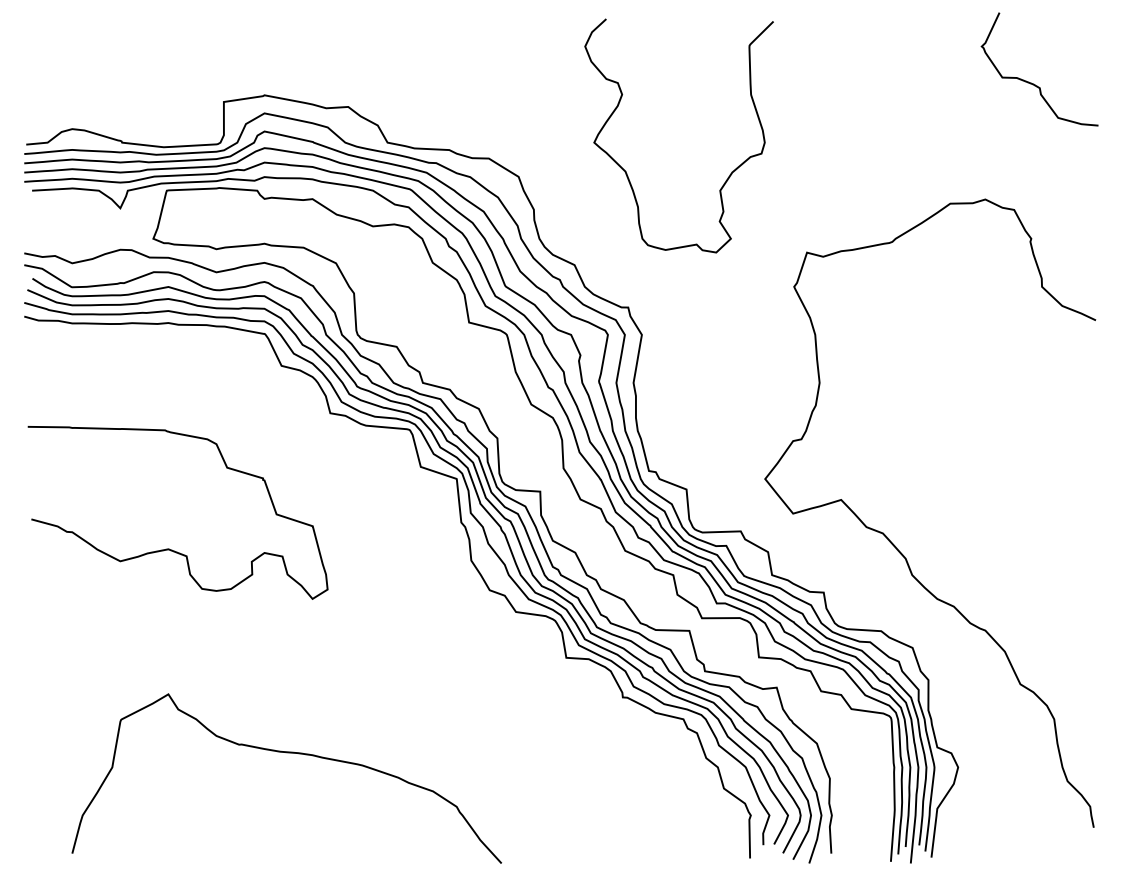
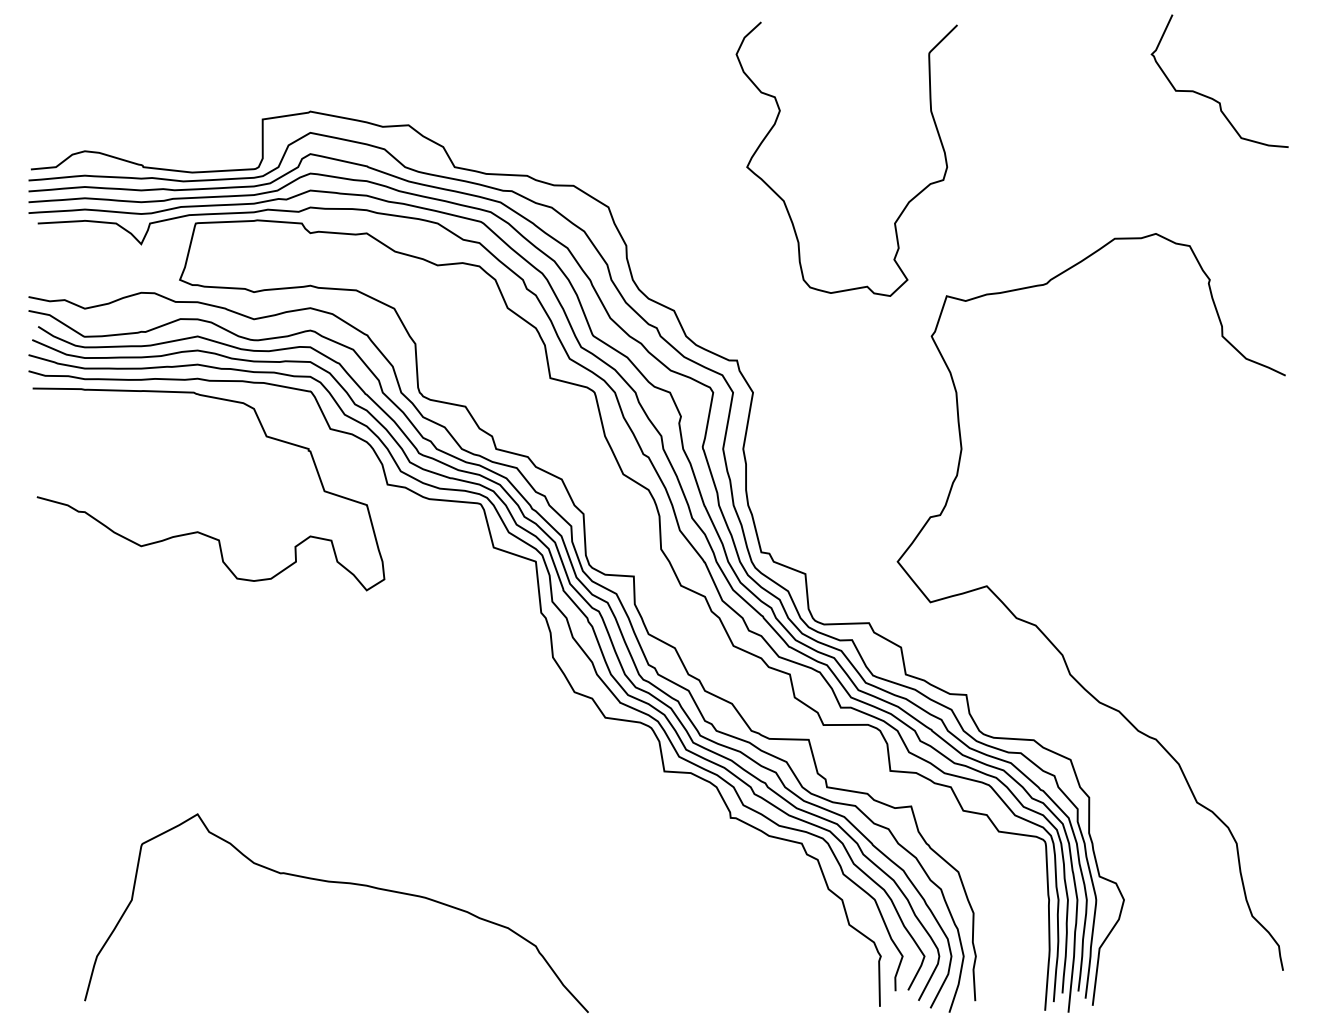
curve: (626, 171) -> (784, 200), moved
curve: (169, 548) -> (199, 531), moved

